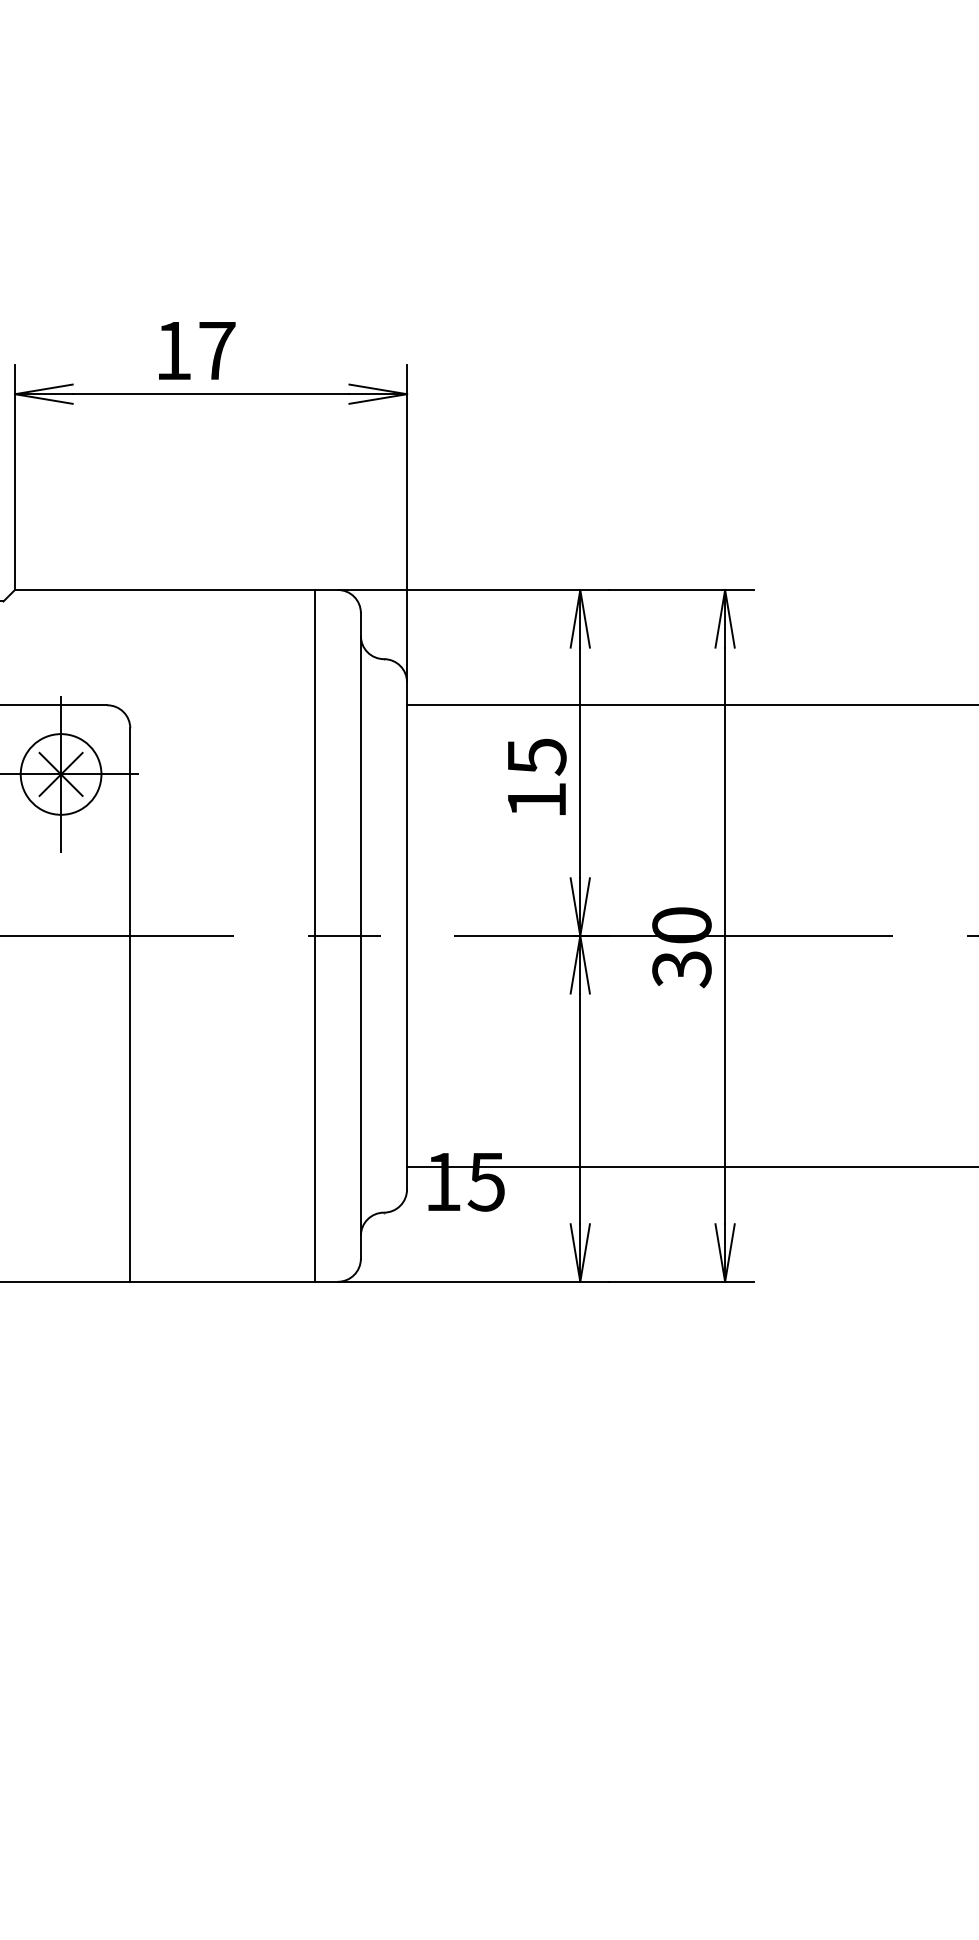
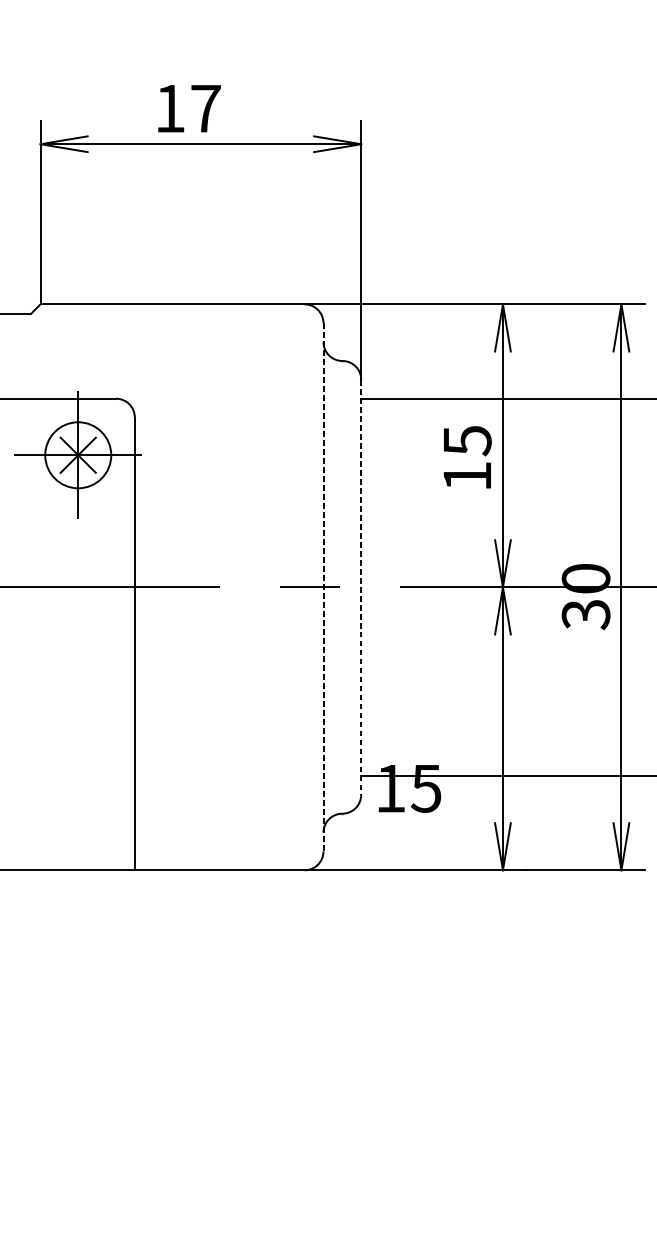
line: (314, 935) -> (285, 587), removed
line: (360, 935) -> (323, 587), solid -> dashed
line: (407, 935) -> (361, 587), solid -> dashed

